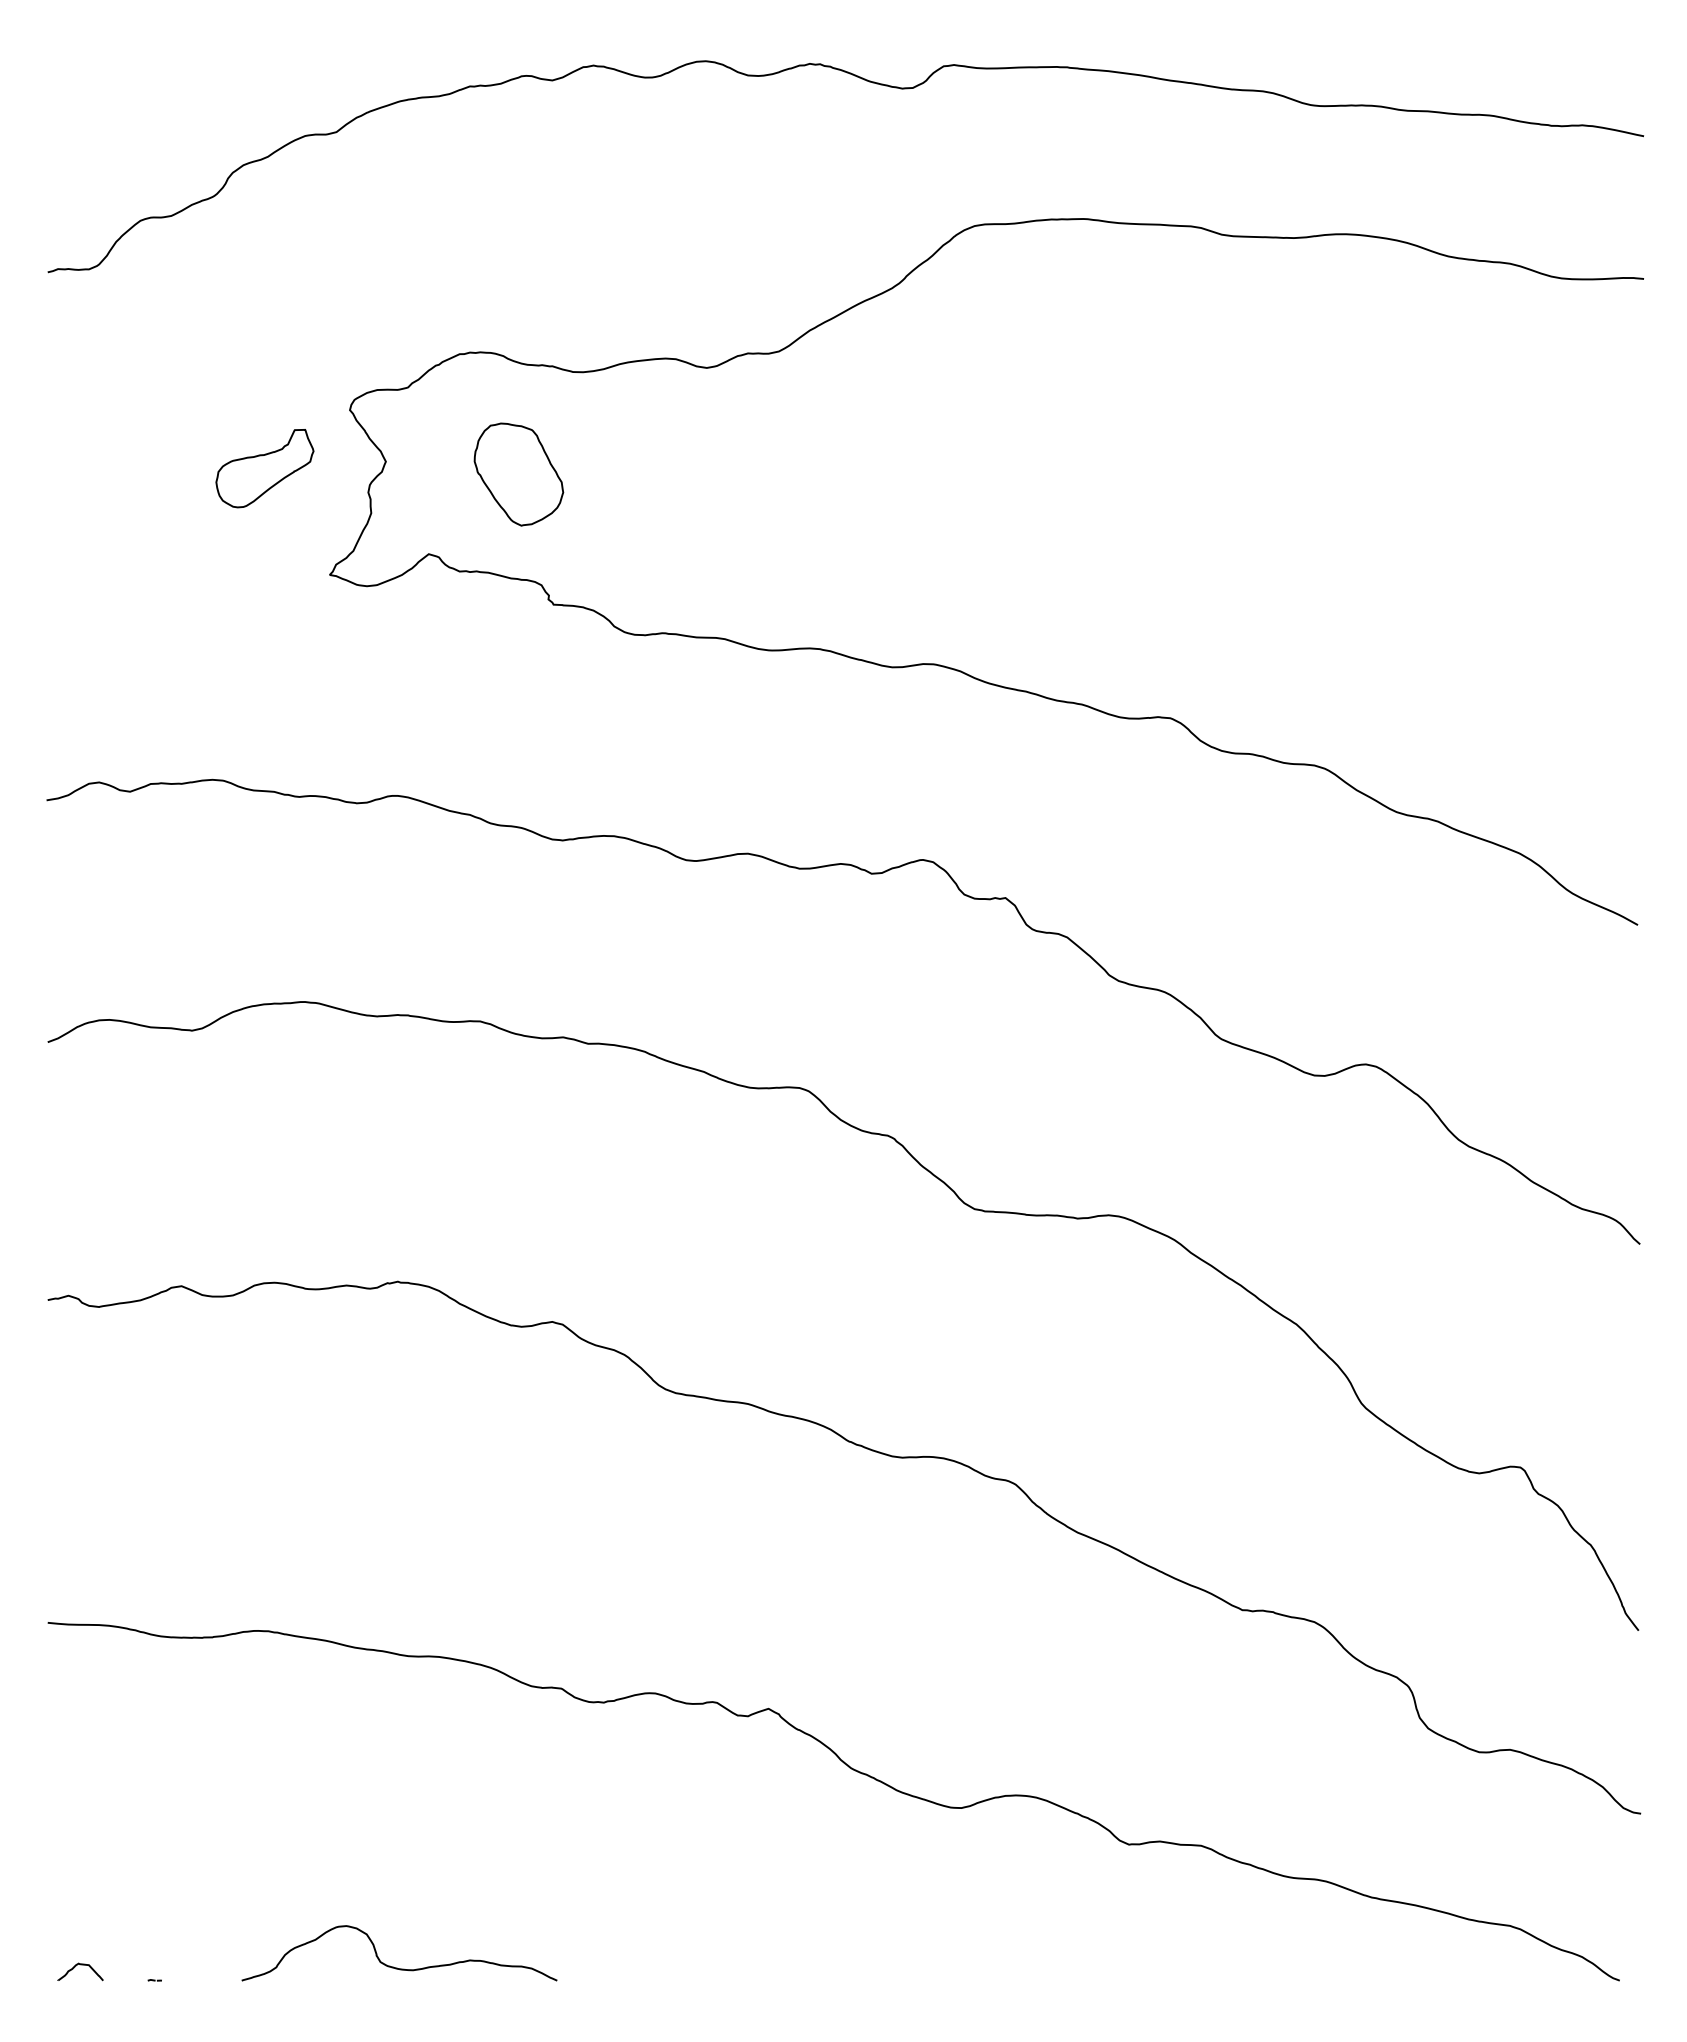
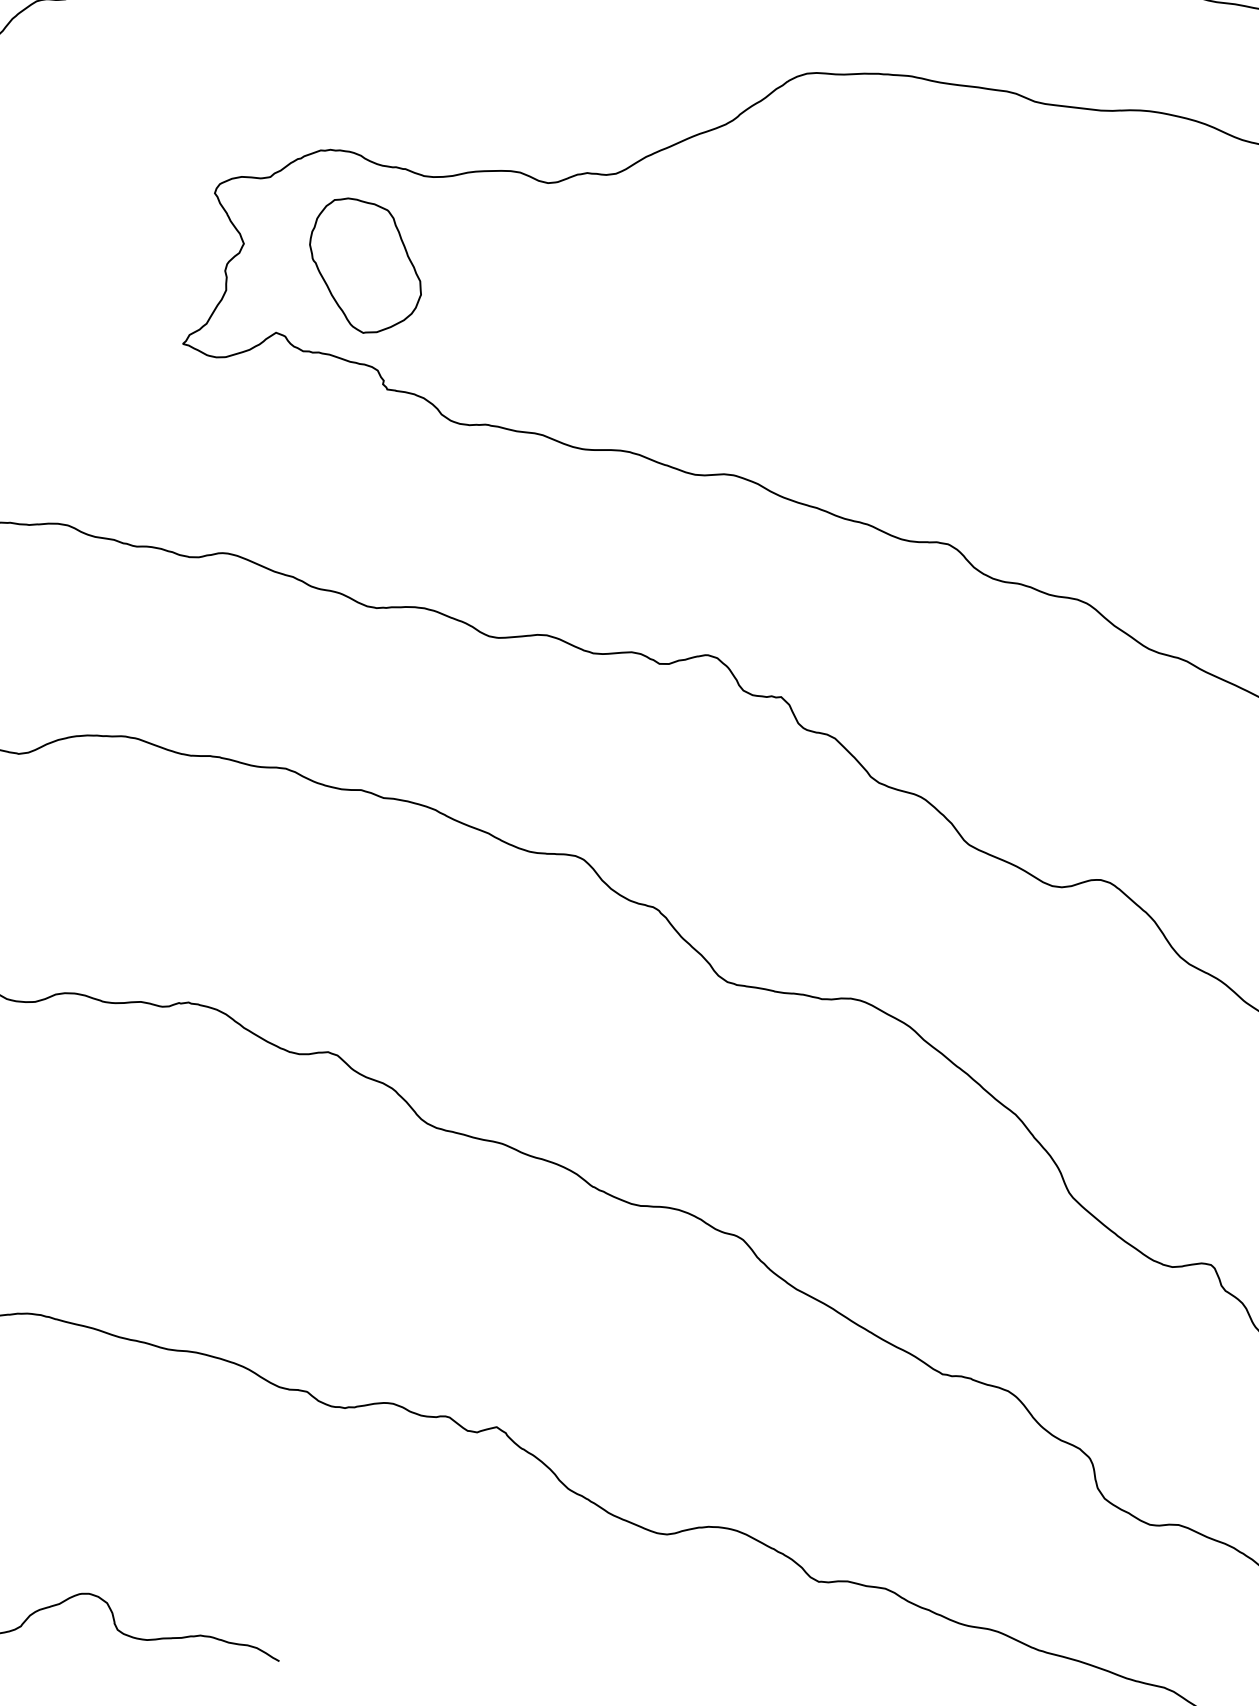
part: (264, 468) -> (131, 240), removed
part: (518, 474) -> (365, 266), size x1.4

